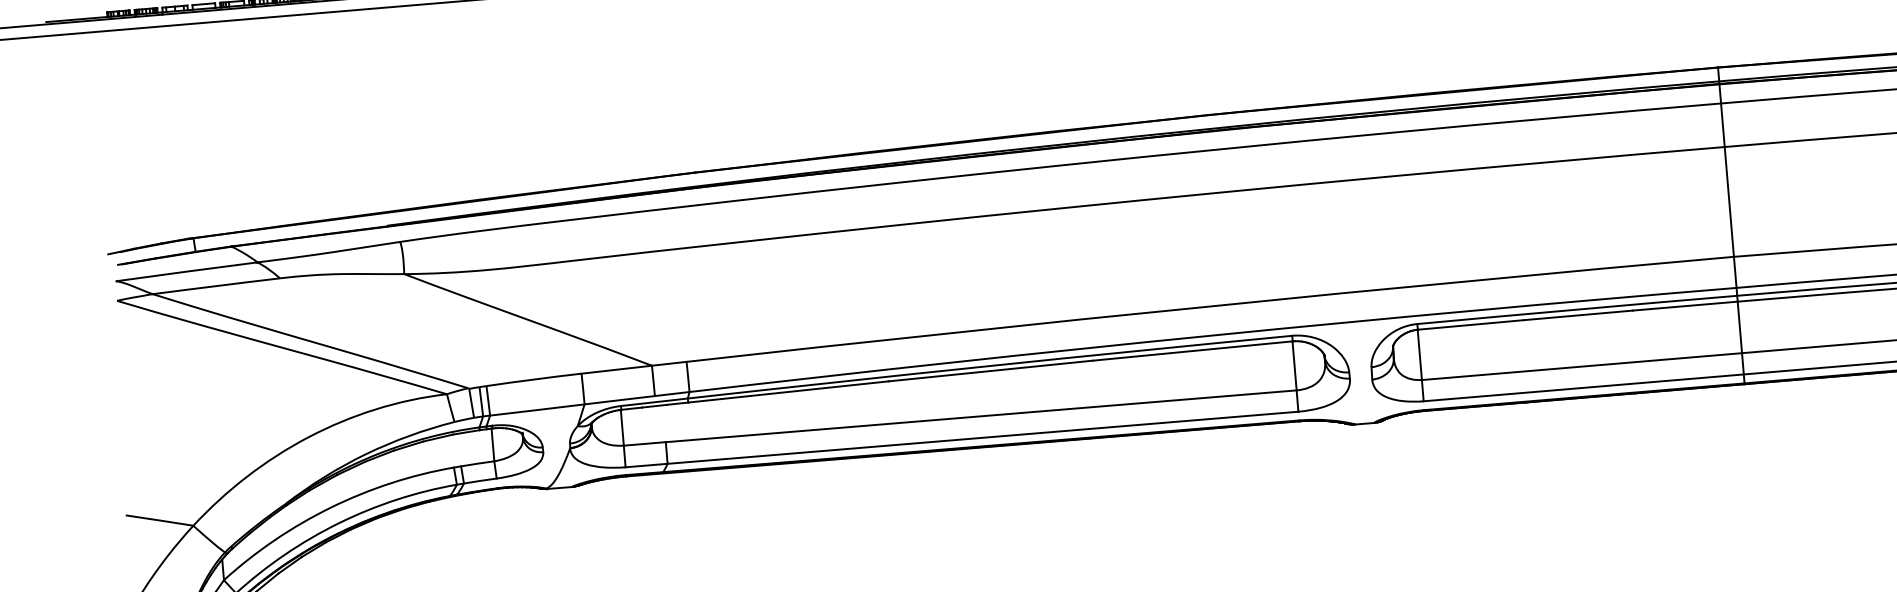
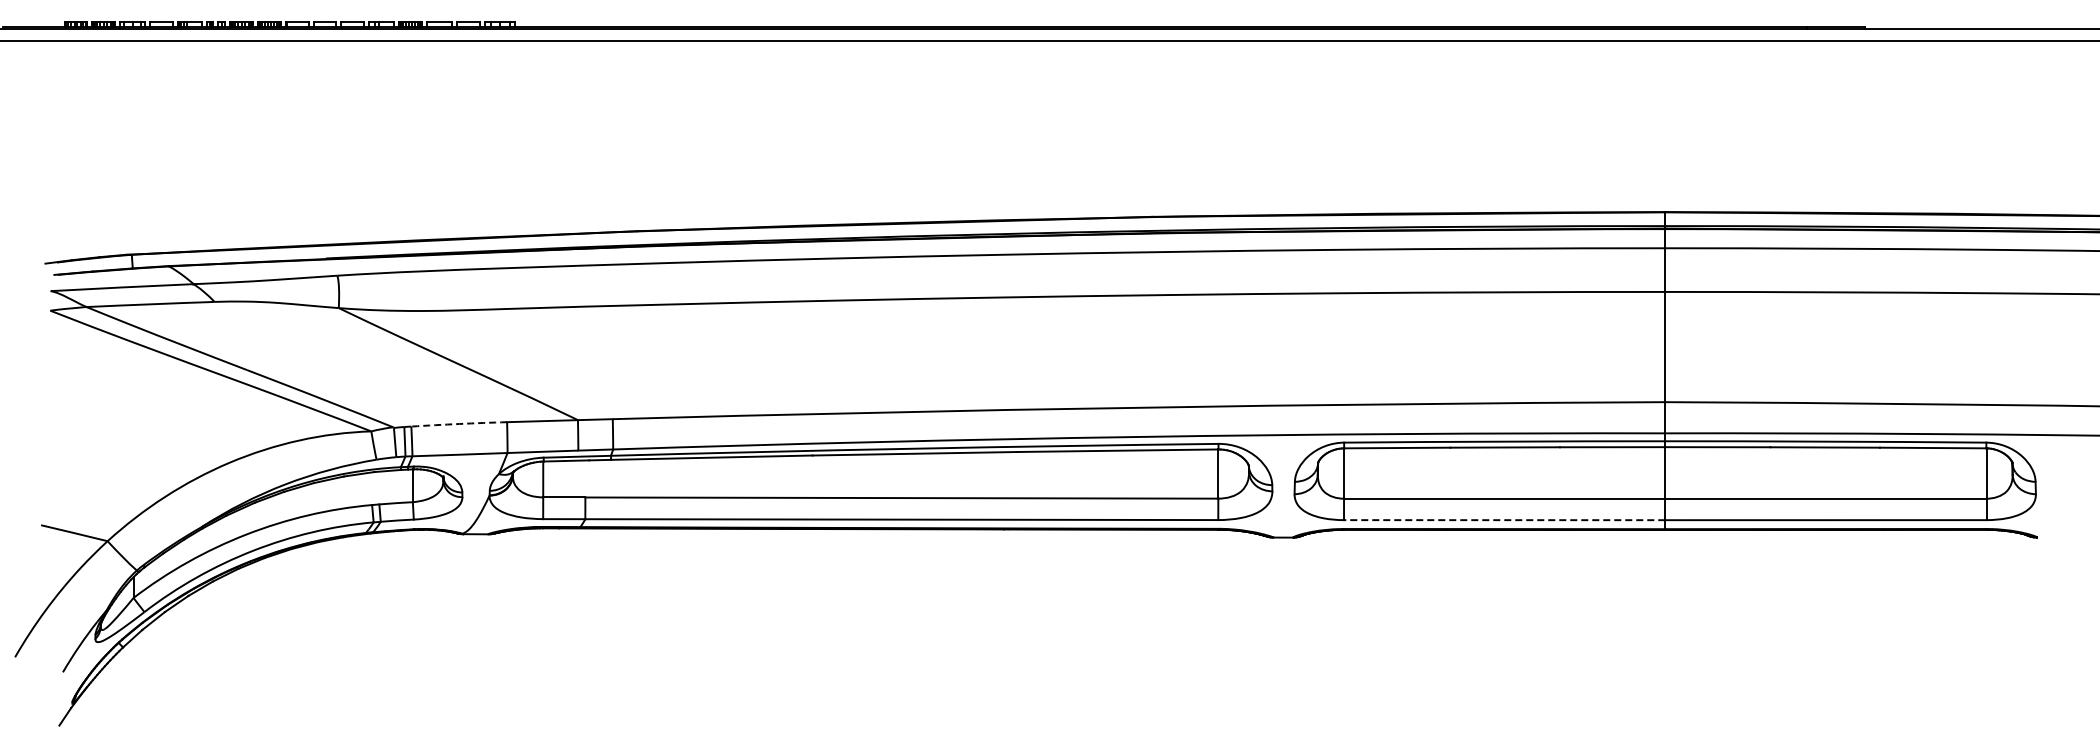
arc: (534, 378) -> (459, 423), solid -> dashed
line: (1583, 388) -> (1504, 520), solid -> dashed

